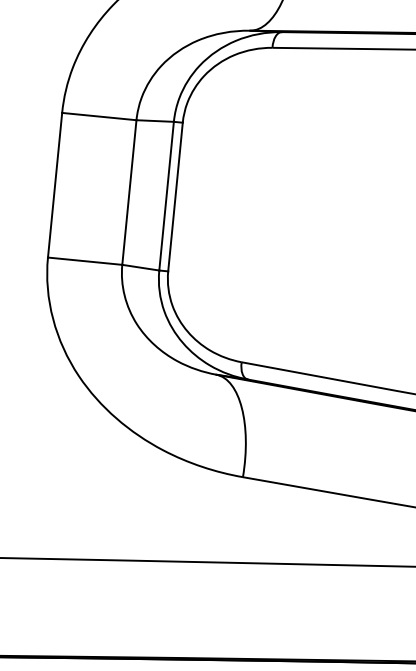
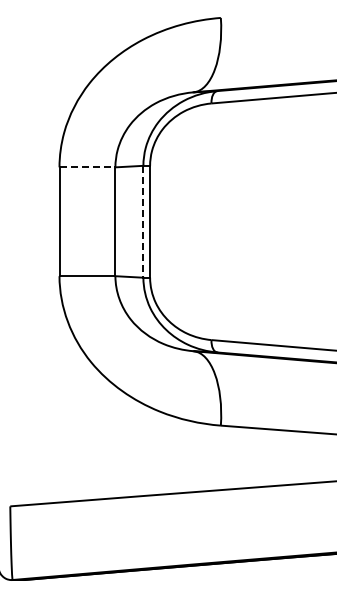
line: (99, 116) -> (87, 167), solid -> dashed
line: (166, 195) -> (143, 221), solid -> dashed

